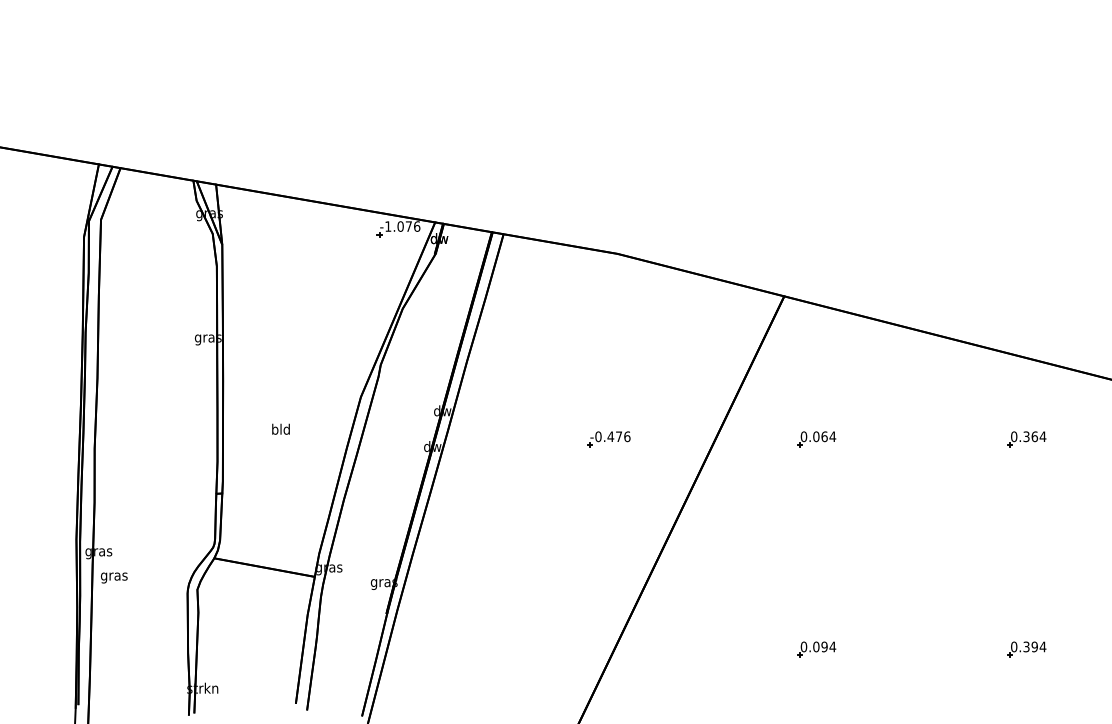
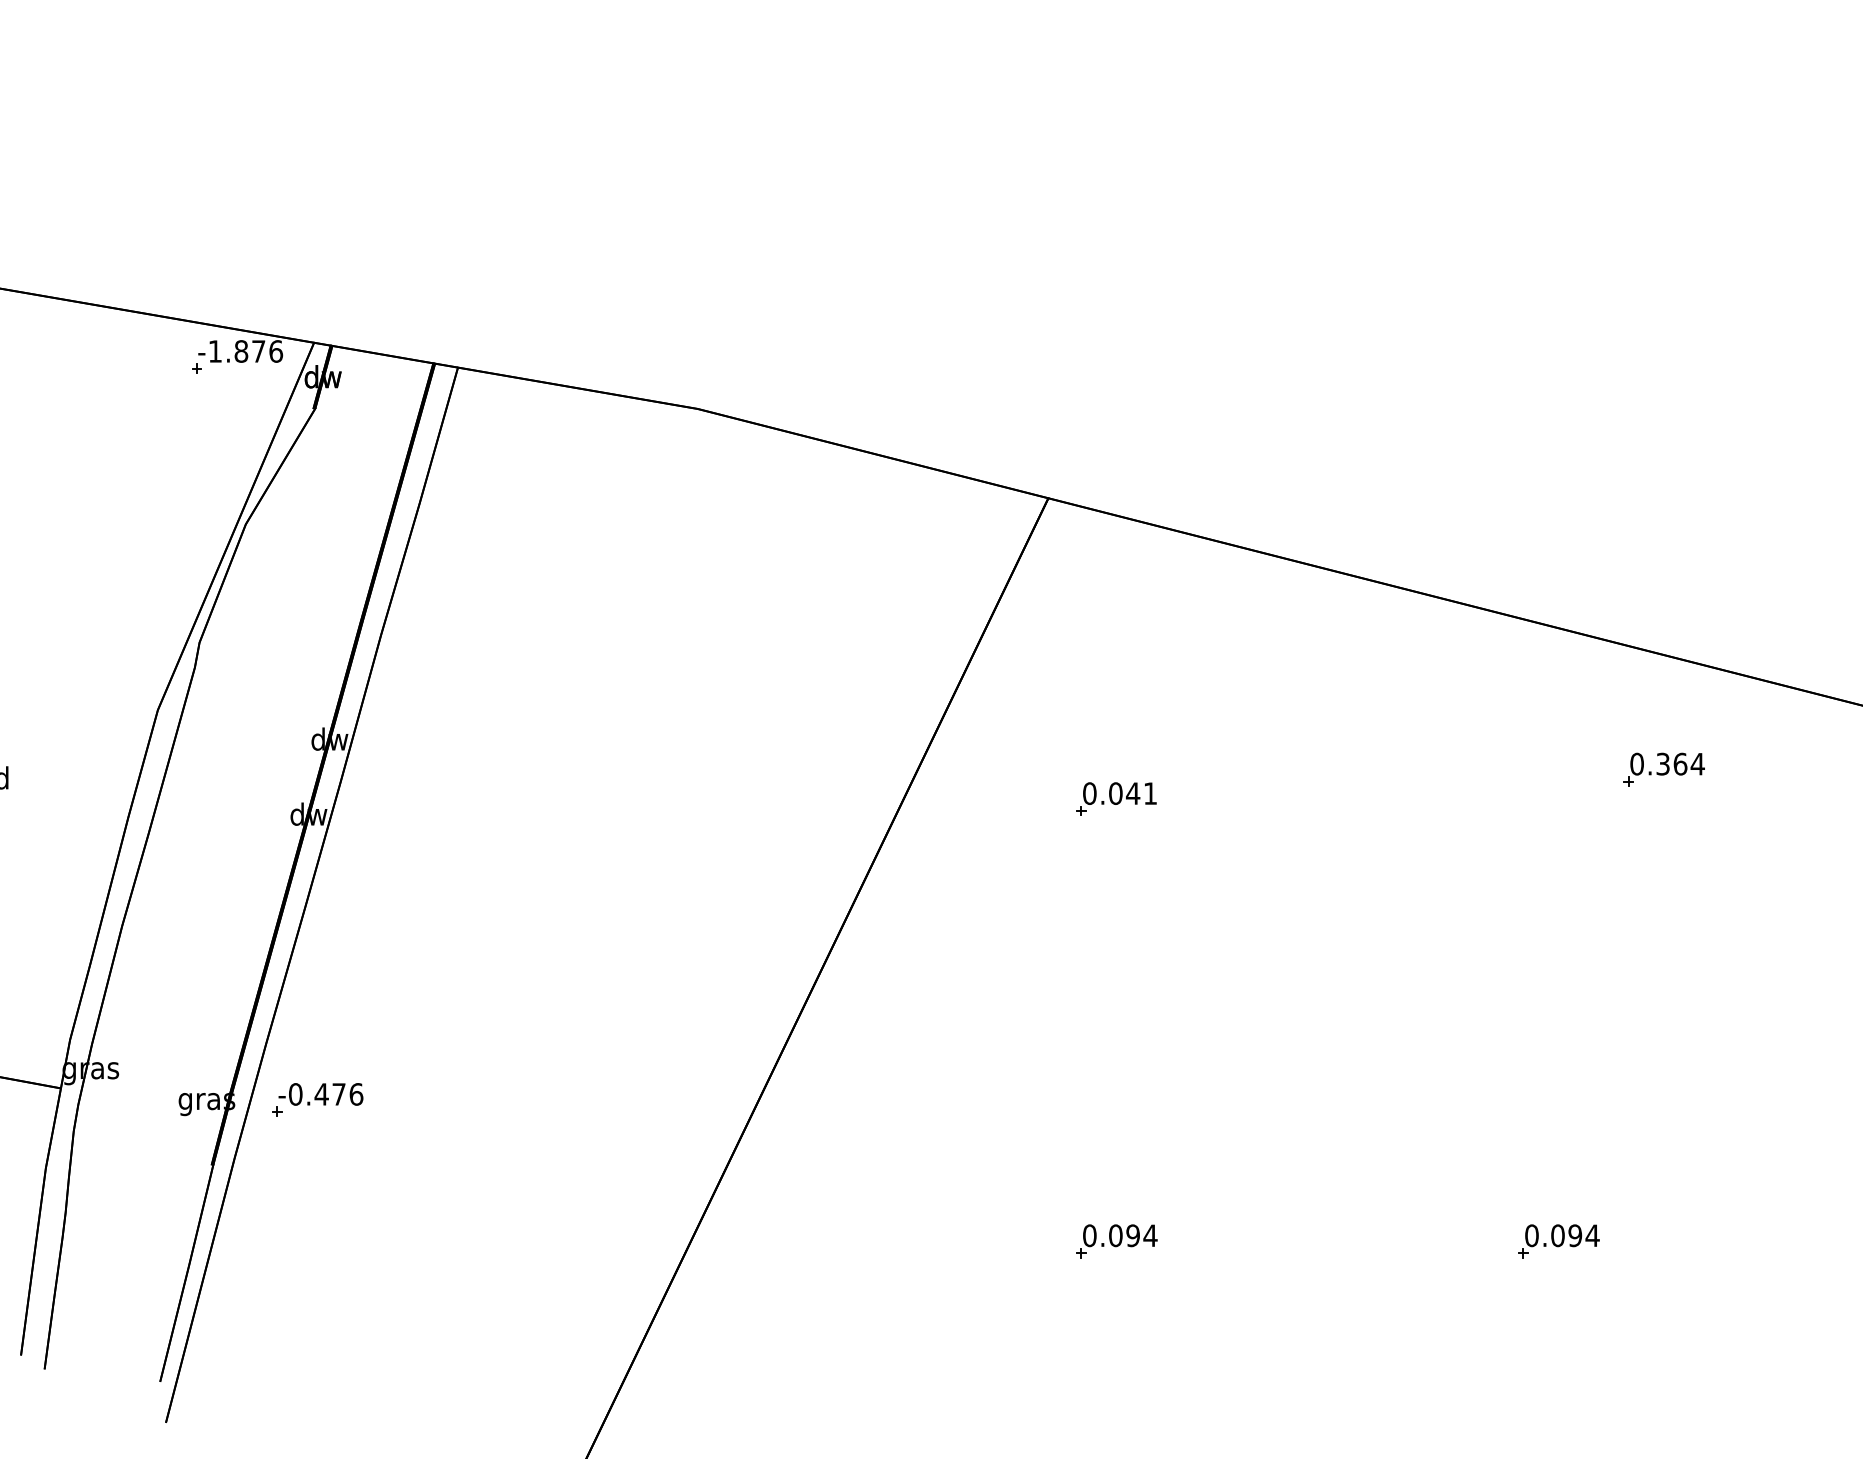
text: (400, 226) -> (241, 351), -1.076 -> -1.876
text: (828, 436) -> (1141, 793), 0.064 -> 0.041
part: (608, 439) -> (316, 1100), moved
part: (1026, 439) -> (1663, 769), moved
text: (1026, 646) -> (1557, 1234), 0.394 -> 0.094

